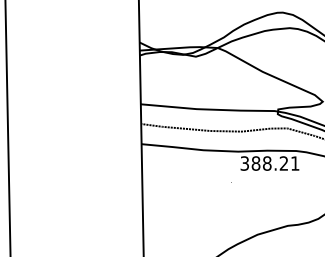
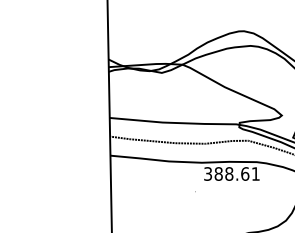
text: (283, 163) -> (244, 173), 388.21 -> 388.61

